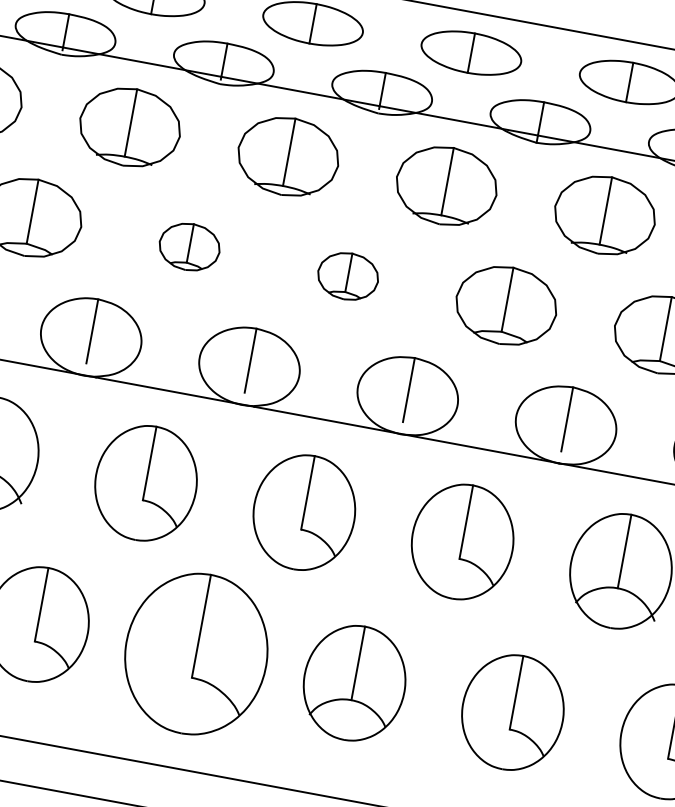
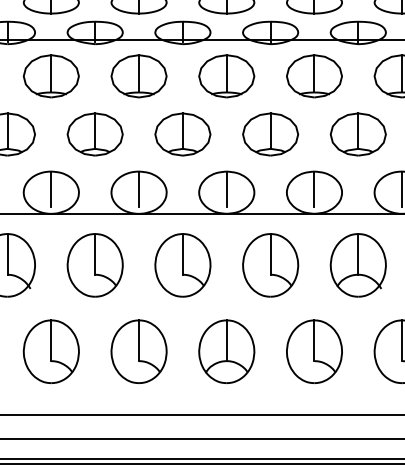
part: (188, 246) -> (94, 134), size x1.67
part: (347, 276) -> (182, 134), size x1.67
part: (195, 653) -> (138, 351), size x0.71

